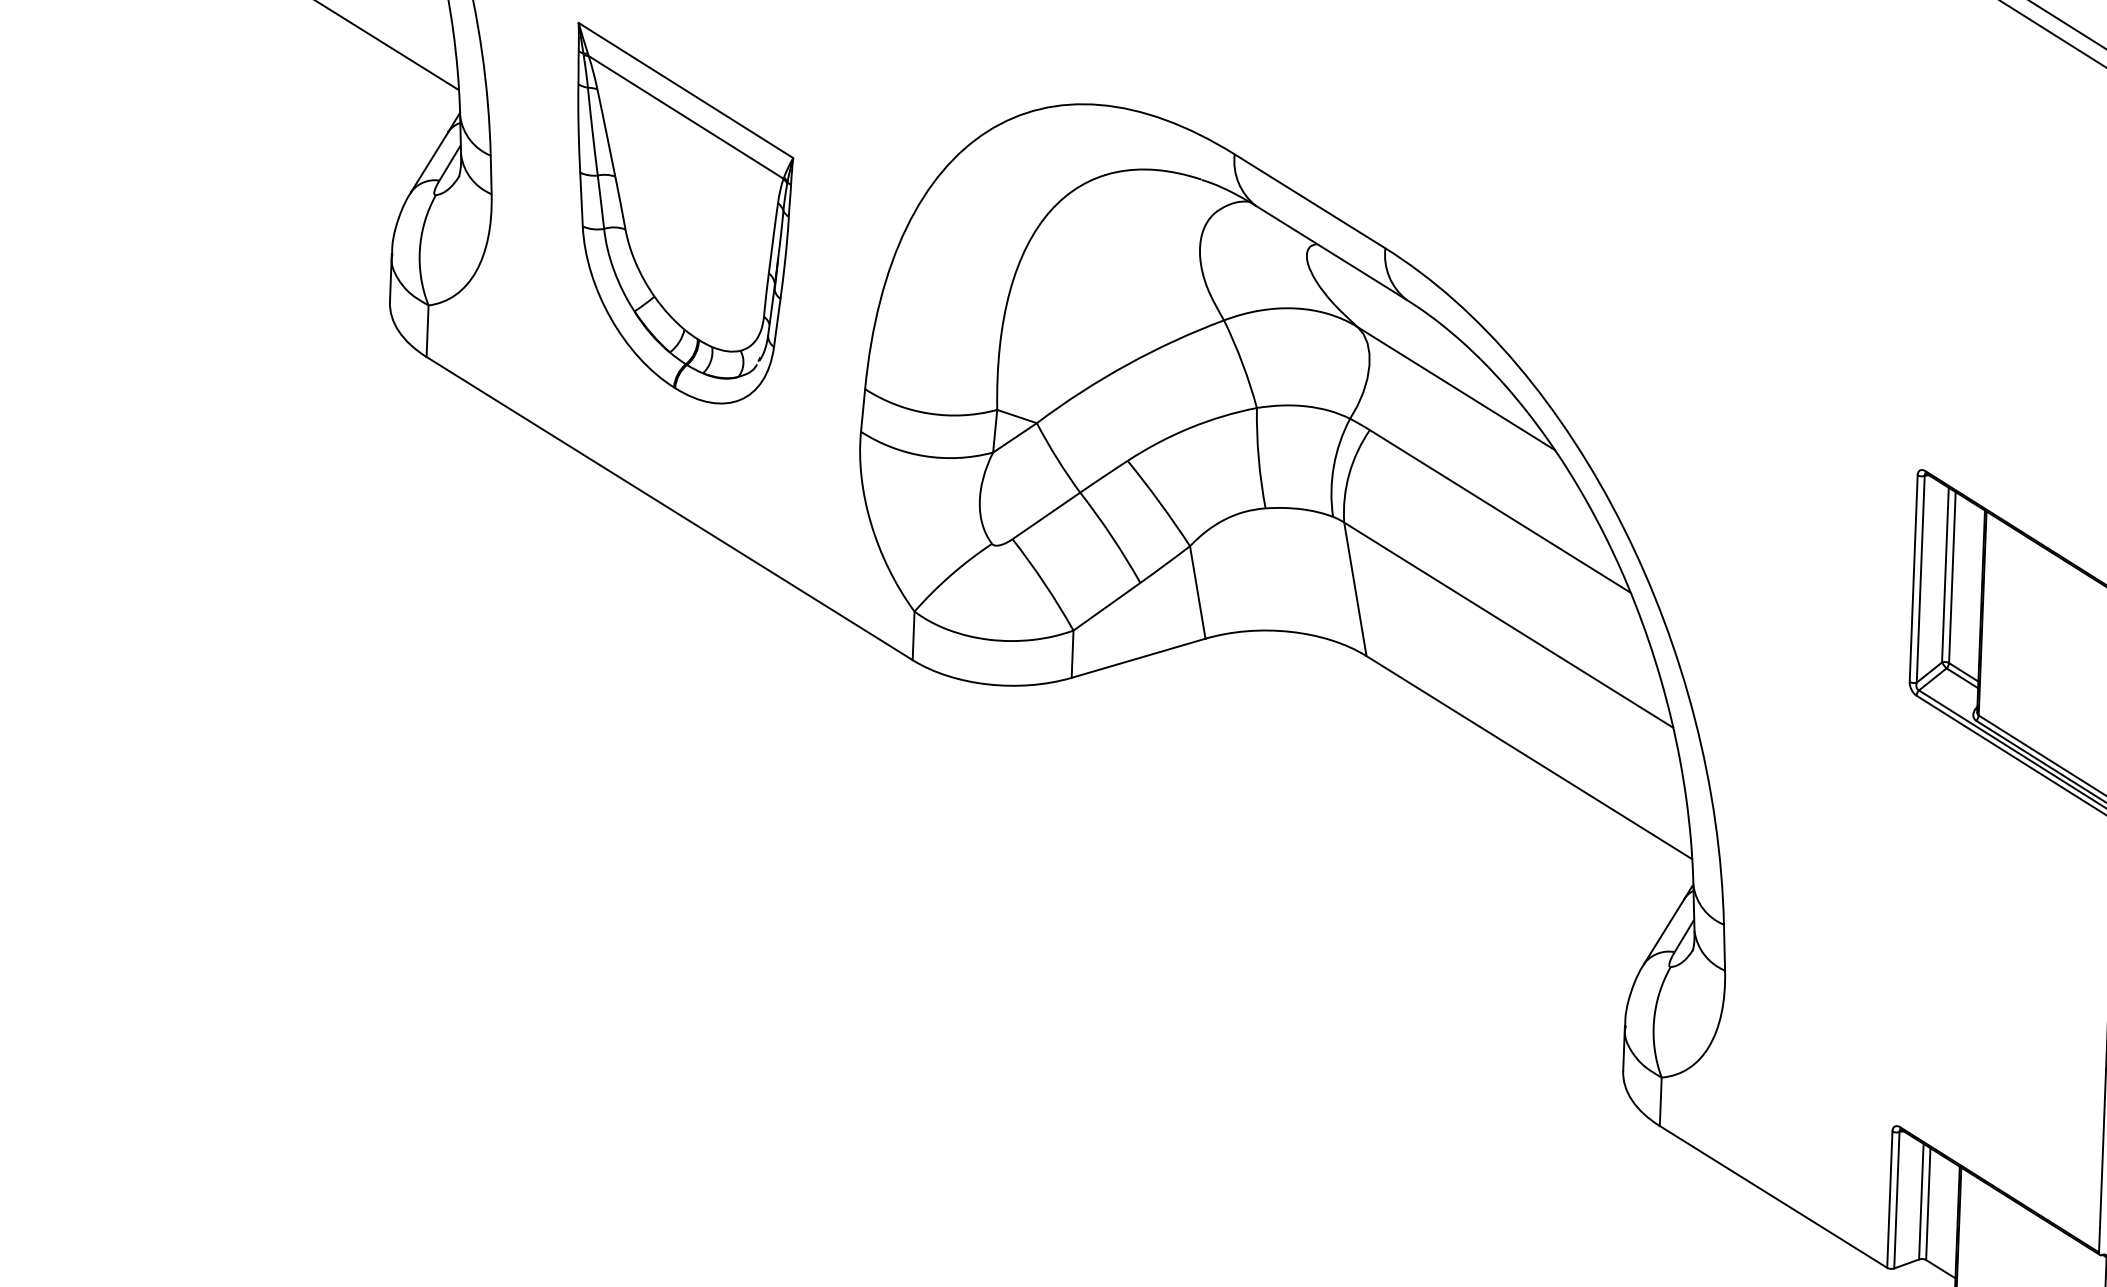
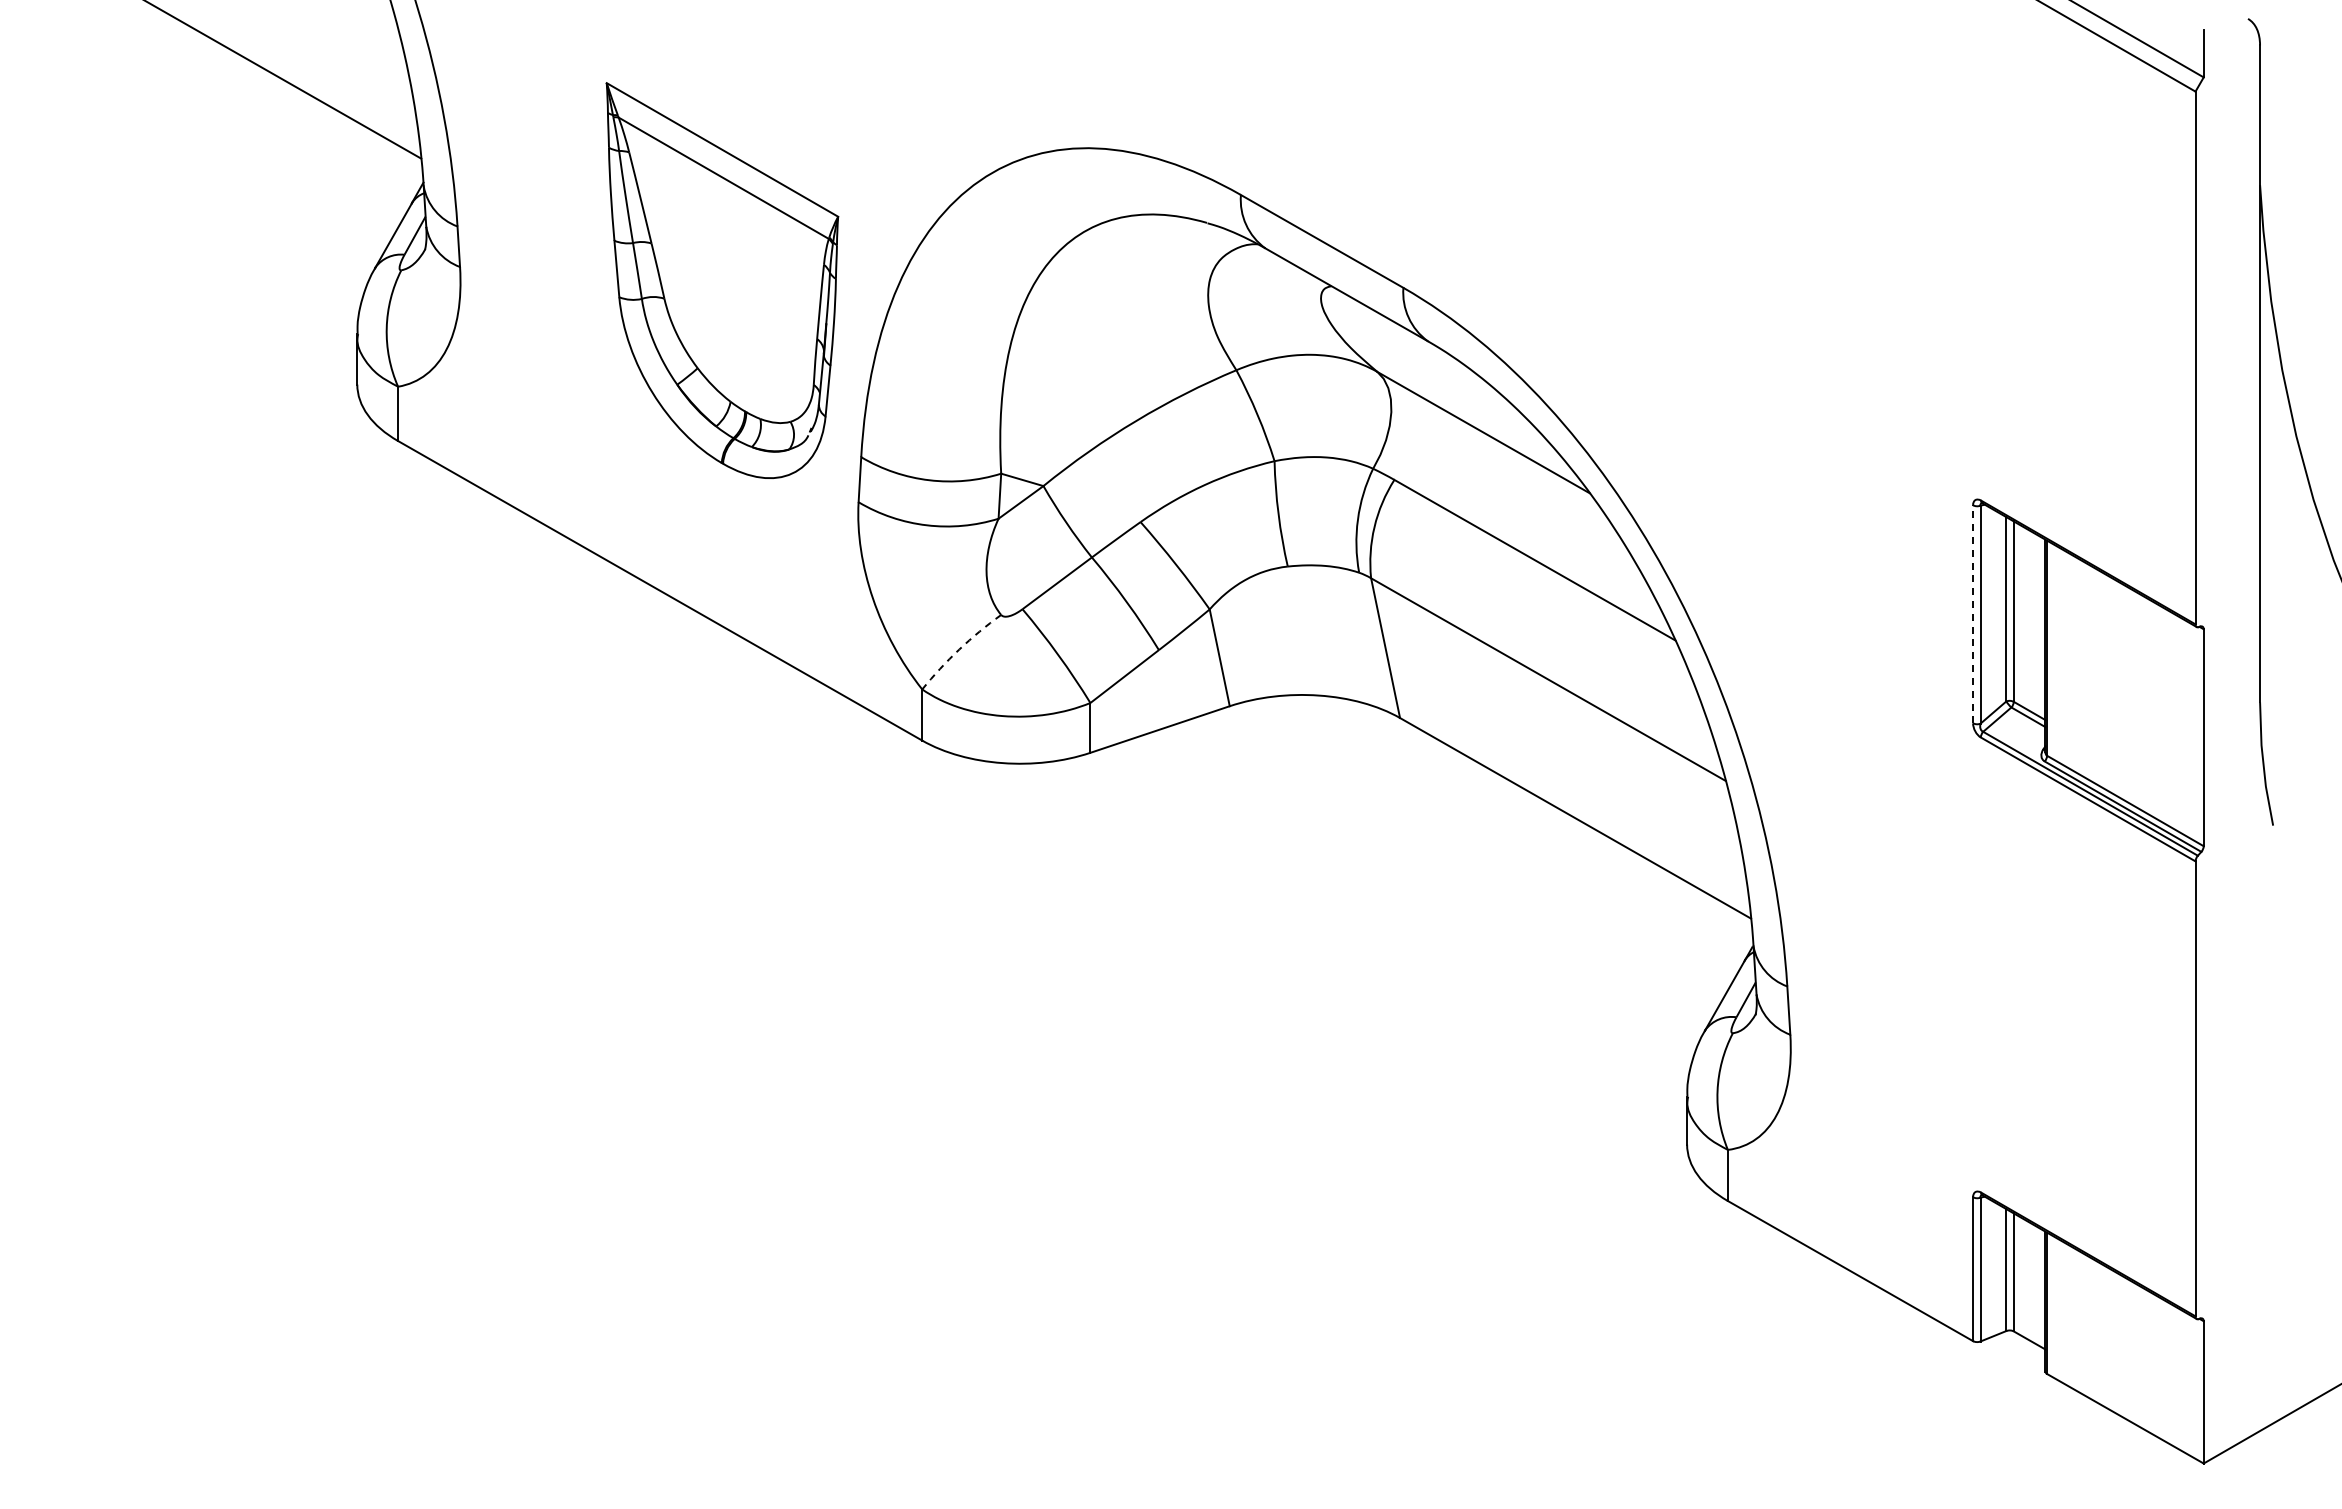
part: (681, 214) -> (722, 280), moved
arc: (951, 575) -> (959, 649), solid -> dashed
line: (1914, 577) -> (1973, 613), solid -> dashed

